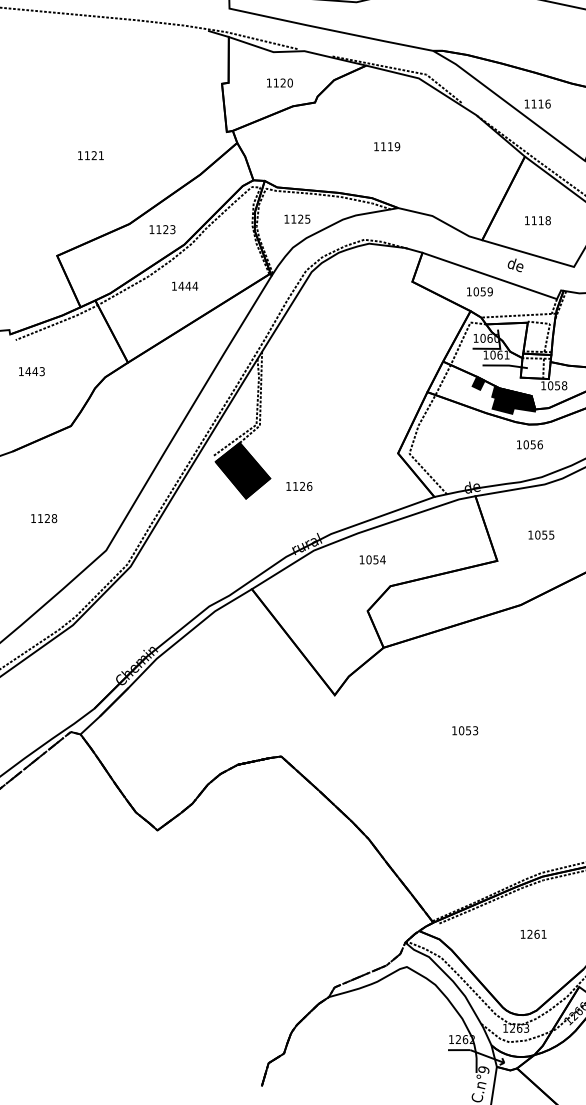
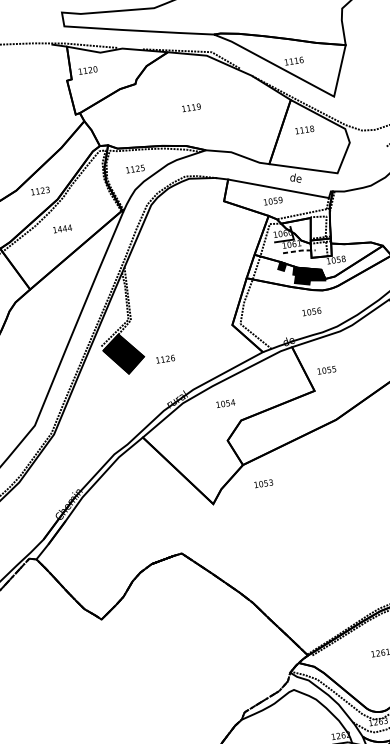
text: (279, 82) -> (87, 70), moved
text: (537, 220) -> (304, 129), moved
line: (506, 365) -> (300, 250), solid -> dashed
text: (529, 444) -> (311, 311), moved
text: (541, 534) -> (326, 369), moved
text: (465, 730) -> (263, 483), moved

